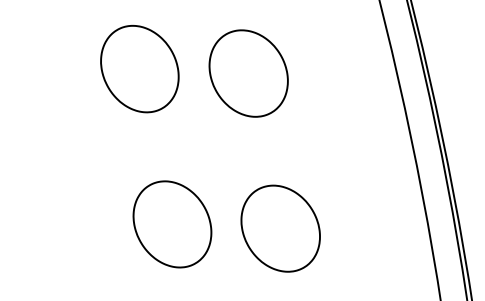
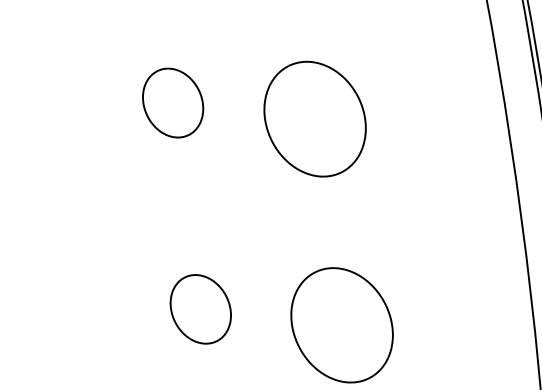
part: (139, 69) -> (172, 103), size x0.6
part: (172, 224) -> (200, 309), size x0.6

